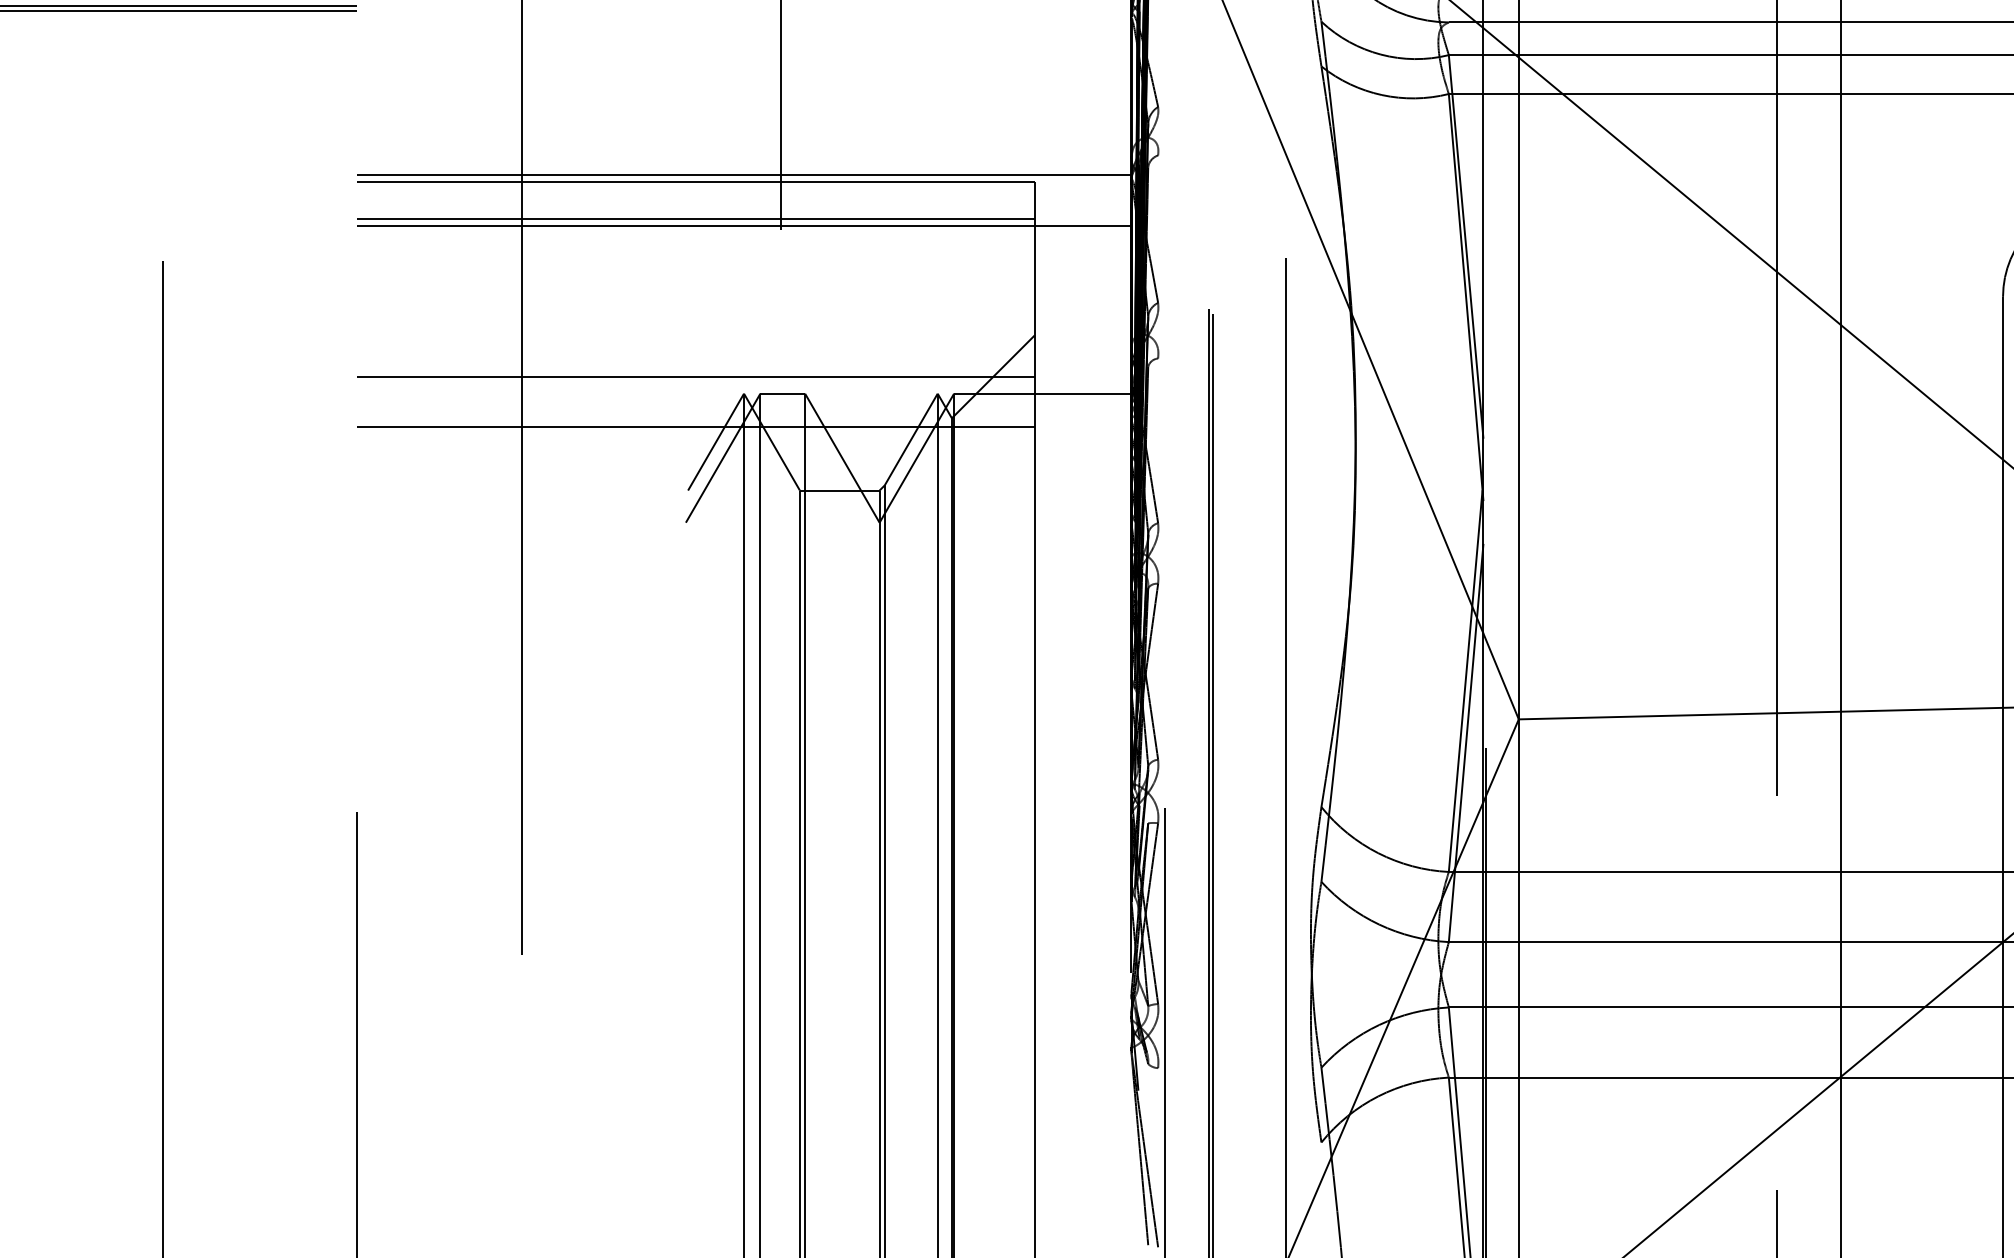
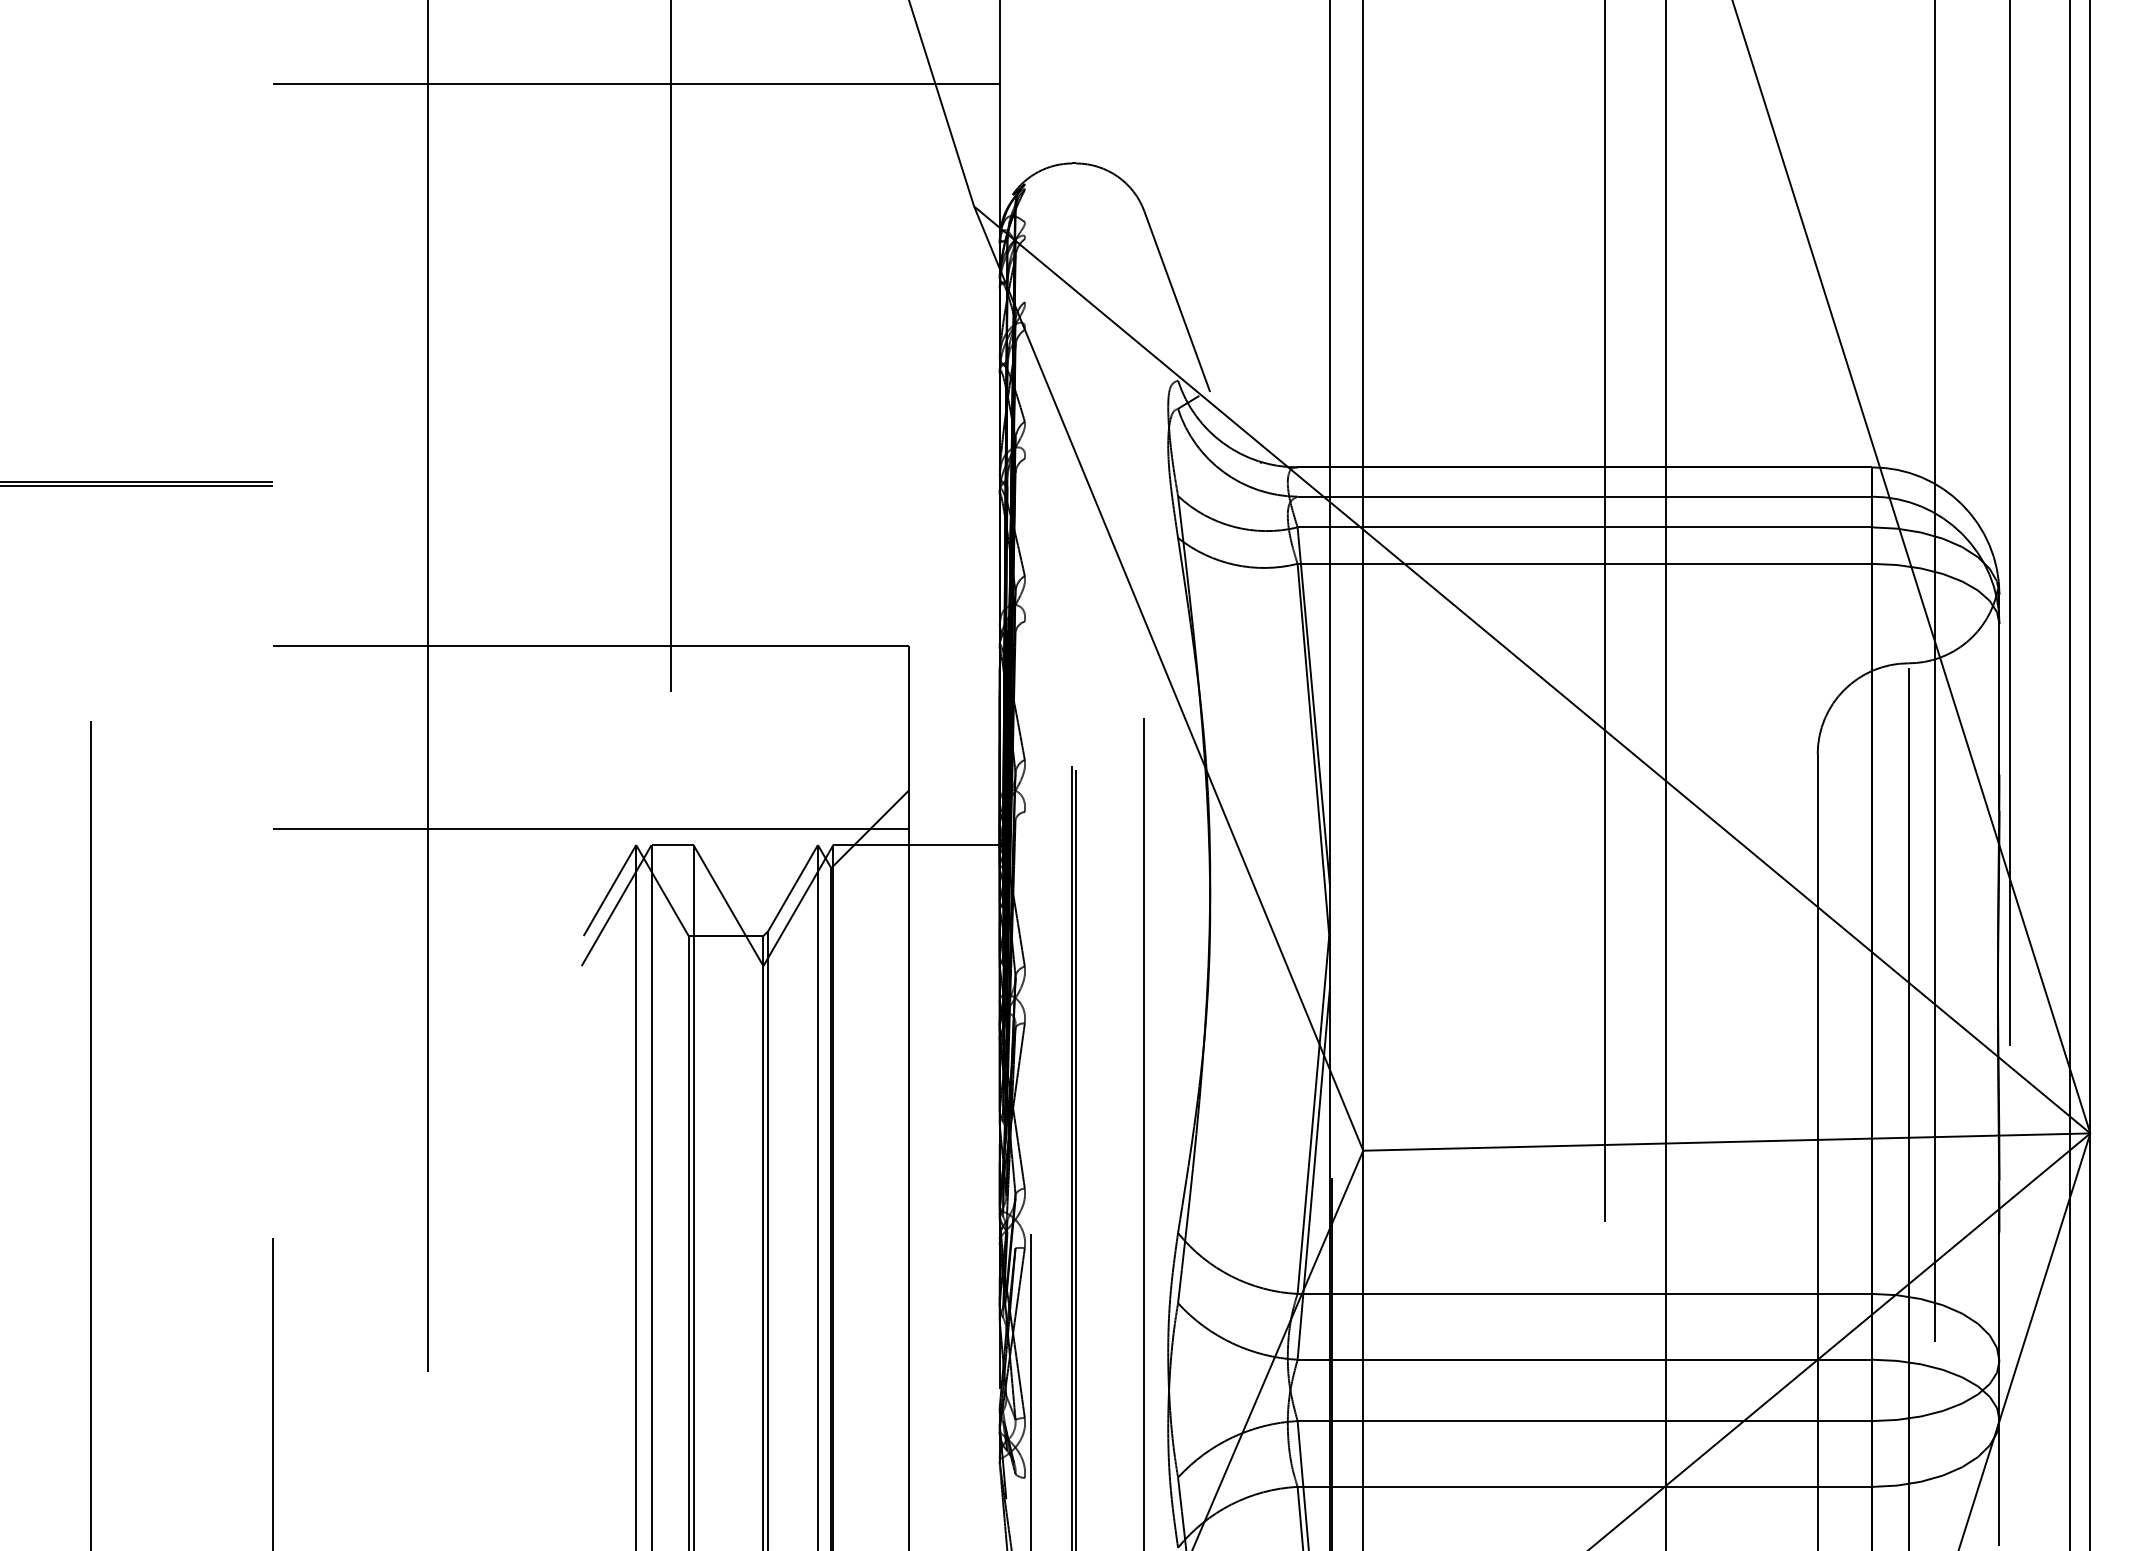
line: (743, 174) -> (635, 639), removed
line: (695, 219) -> (590, 681), removed
line: (743, 225) -> (635, 687), removed
line: (695, 427) -> (590, 876), removed

